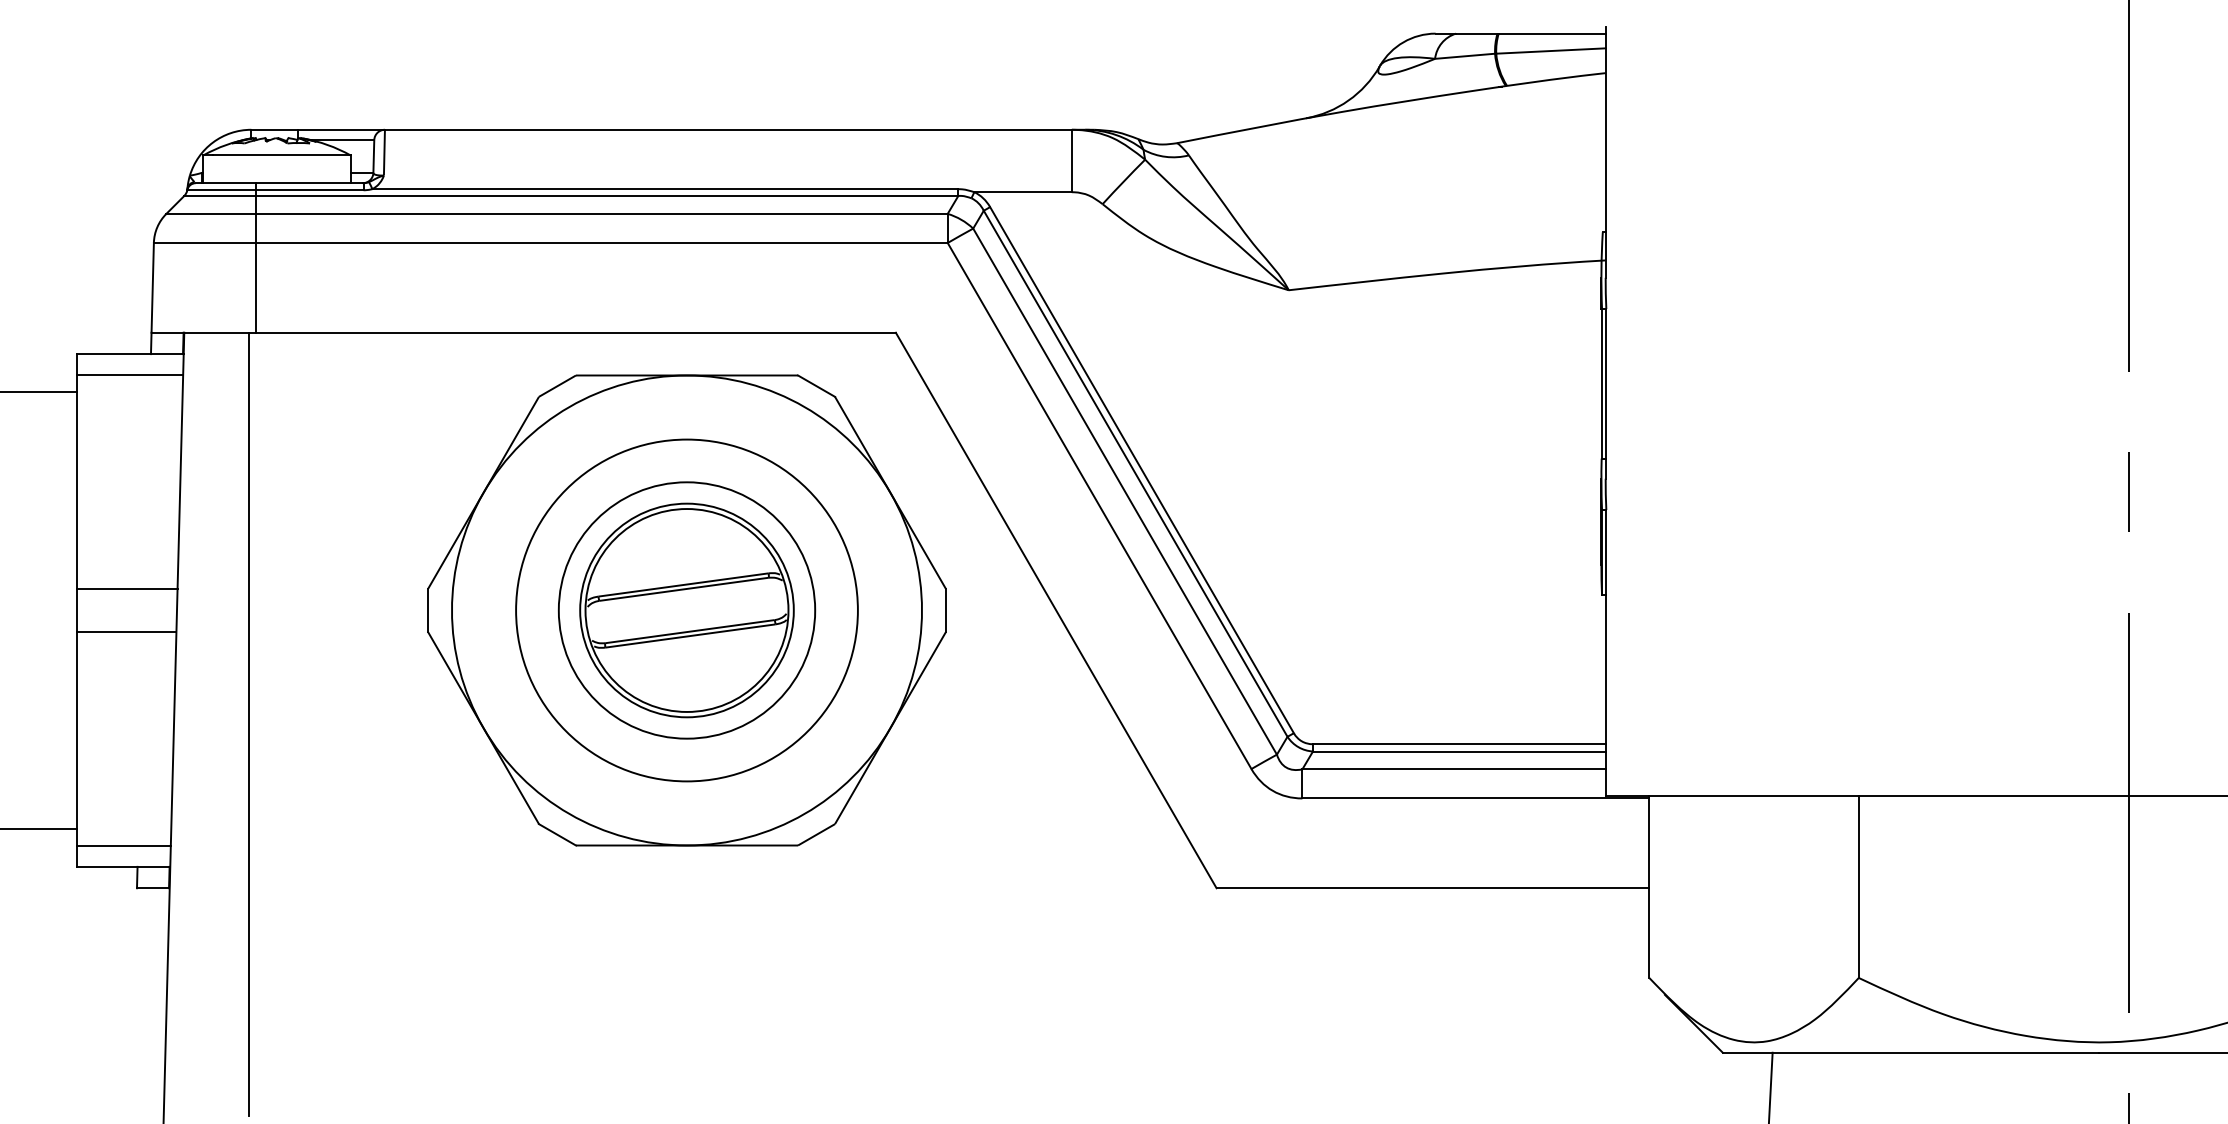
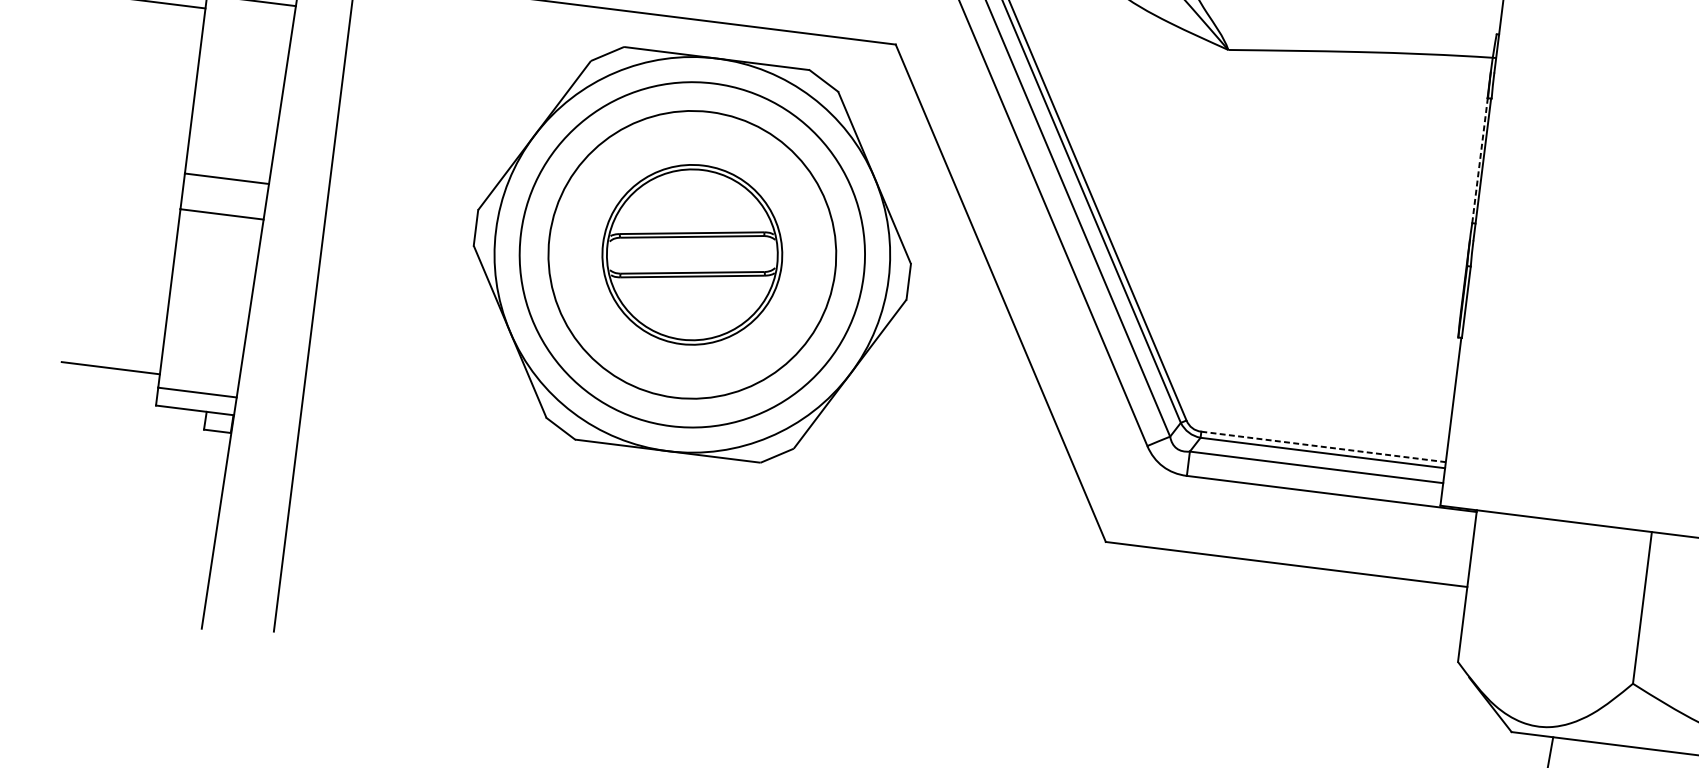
line: (1601, 383) -> (1479, 160), solid -> dashed
circle: (686, 610) -> (691, 254), size x1.6
line: (1459, 744) -> (1323, 447), solid -> dashed

